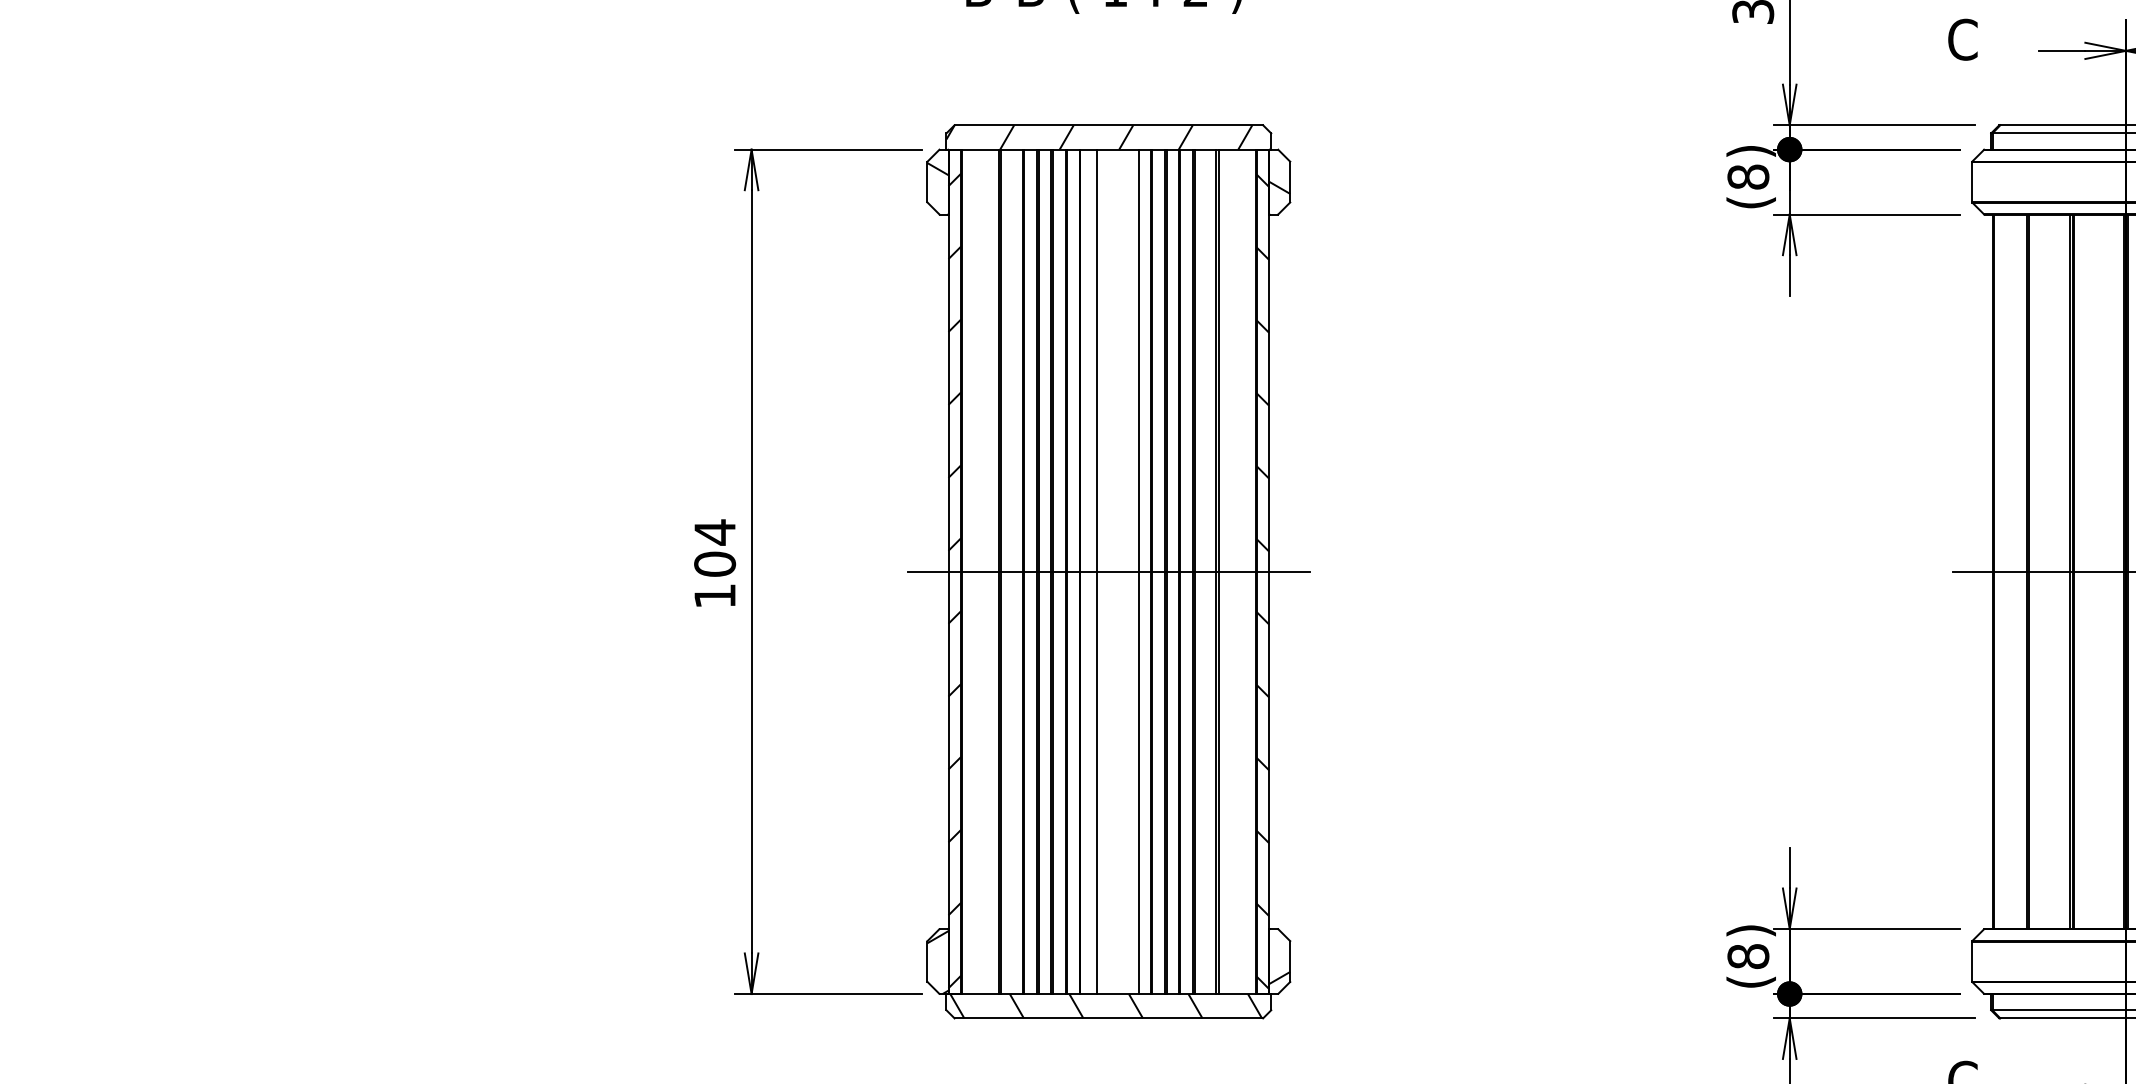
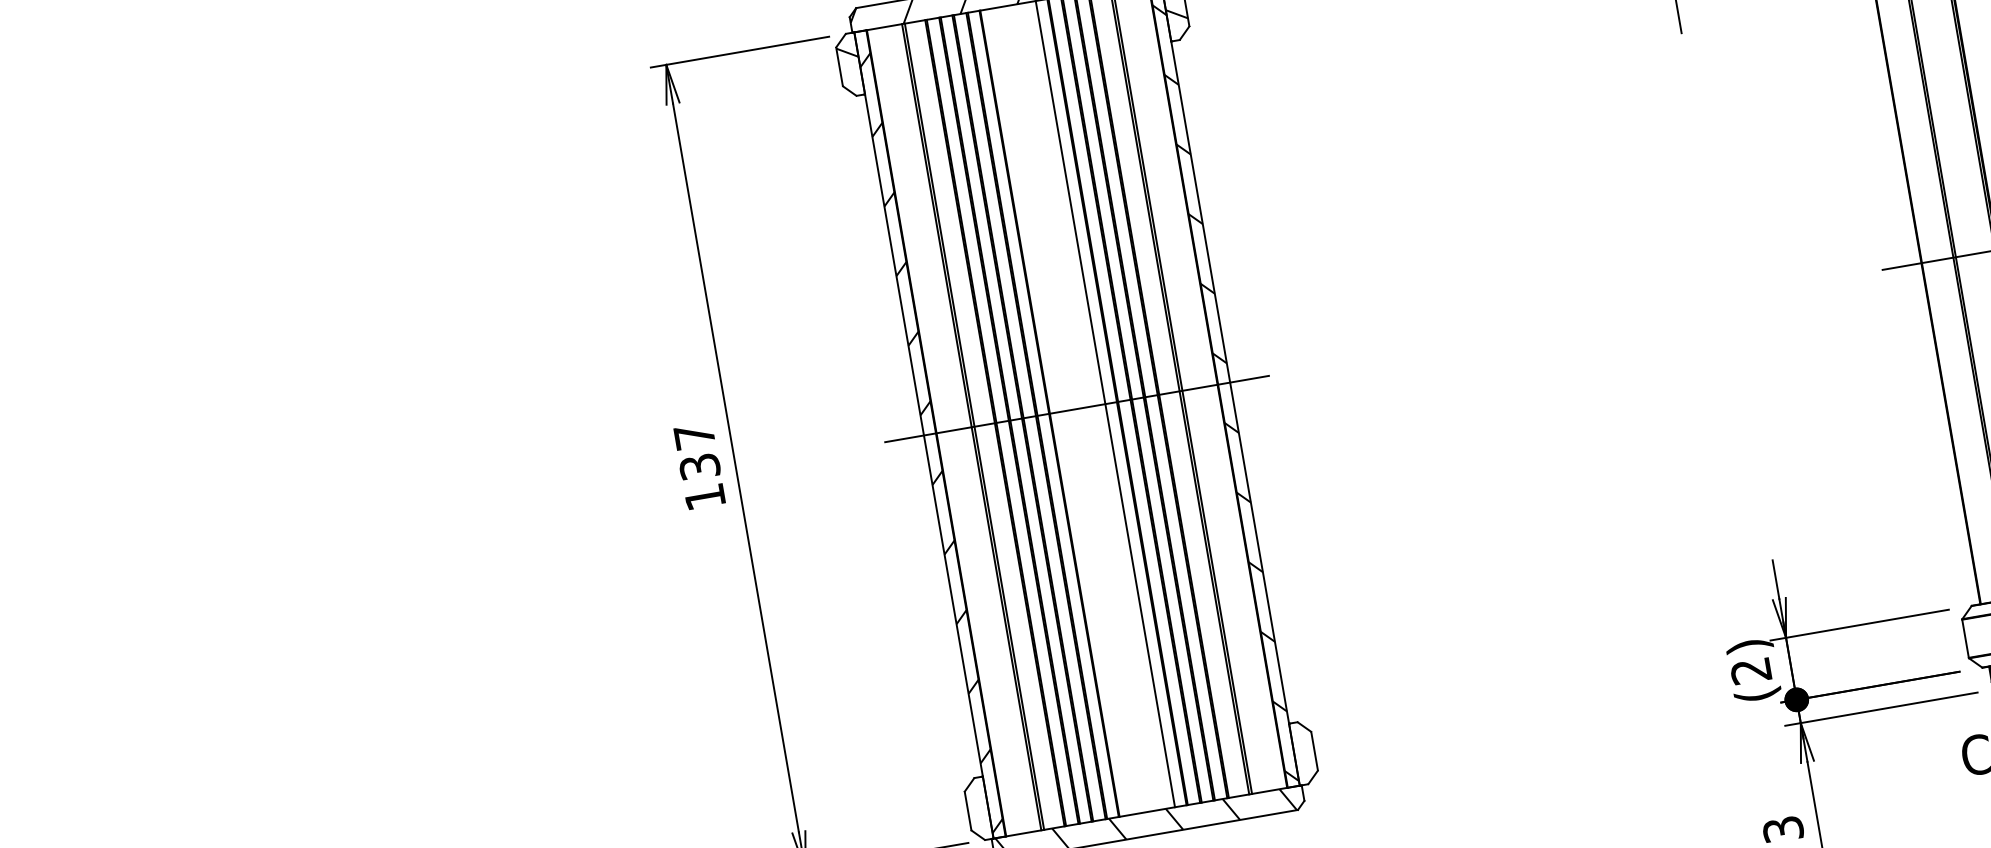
text: (715, 547) -> (697, 450), 104 -> 137
line: (1096, 571) -> (1065, 410), removed
text: (1748, 956) -> (1751, 670), (8) -> (2)
hatch: (937, 962) -> (977, 810), removed
hatch: (1279, 977) -> (1306, 768), removed

